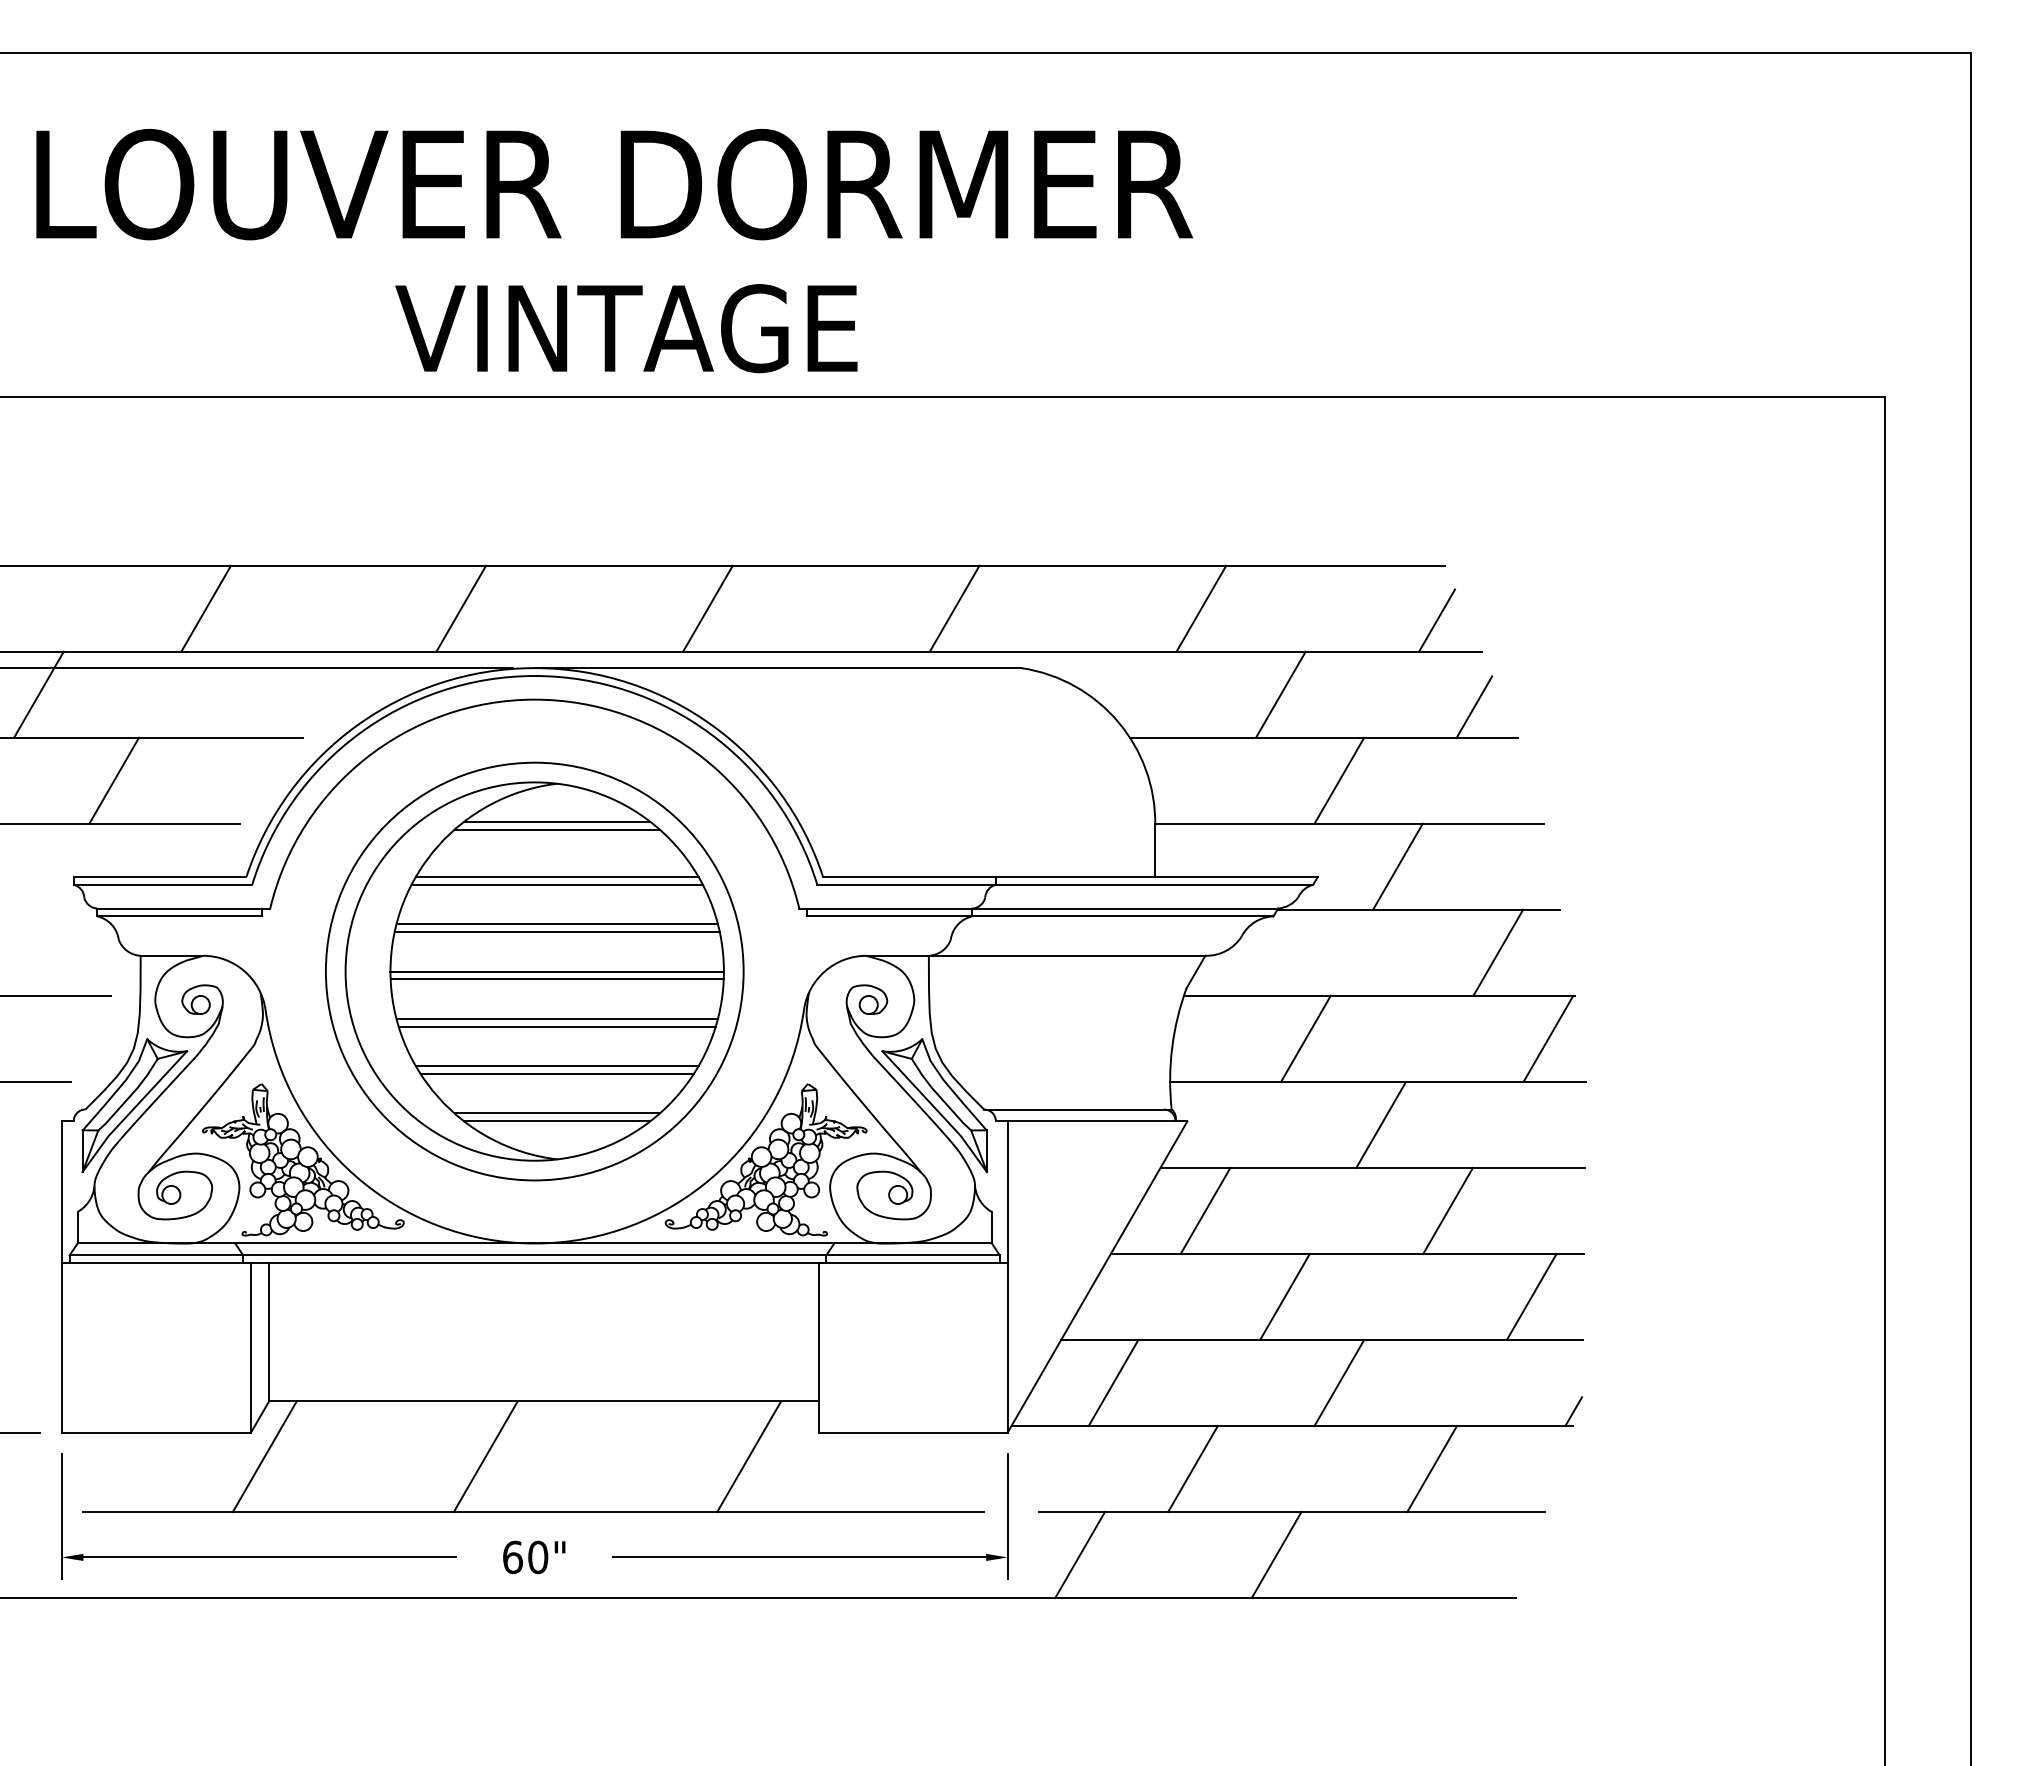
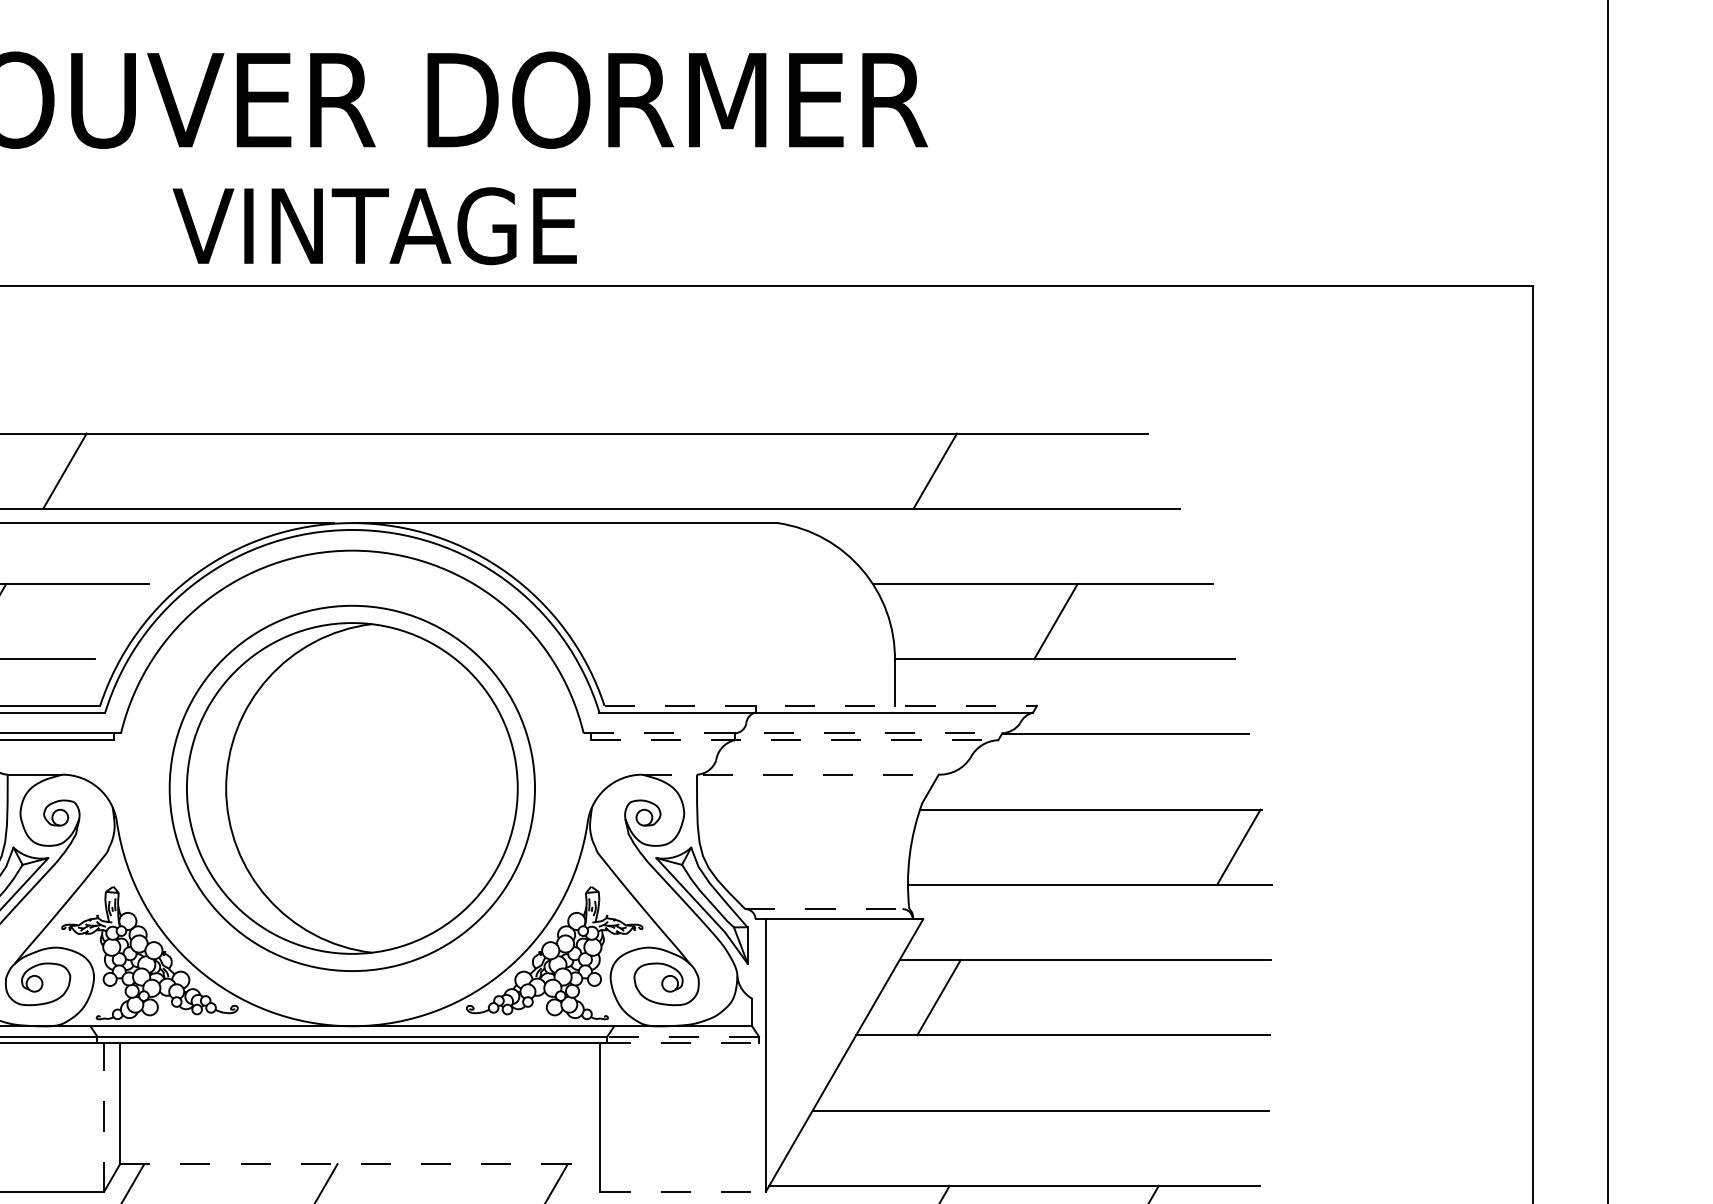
text: (626, 328) -> (374, 226), moved
line: (461, 608) -> (288, 470), removed
line: (707, 608) -> (503, 470), removed
line: (954, 608) -> (719, 470), removed
line: (1436, 620) -> (1140, 481), removed
line: (1280, 694) -> (1004, 546), removed
line: (1474, 706) -> (1174, 556), removed
line: (557, 821) -> (372, 657), removed
line: (556, 829) -> (371, 664), removed
line: (1397, 866) -> (1106, 696), removed
line: (556, 876) -> (371, 705), removed
line: (1070, 876) -> (820, 705), solid -> dashed
line: (556, 884) -> (371, 712), removed
line: (1039, 908) -> (793, 733), solid -> dashed
line: (1040, 916) -> (794, 740), solid -> dashed
line: (556, 924) -> (371, 747), removed
line: (556, 932) -> (371, 754), removed
line: (1498, 952) -> (1195, 771), removed
line: (1036, 955) -> (791, 774), solid -> dashed
line: (556, 971) -> (371, 788), removed
line: (556, 979) -> (371, 795), removed
line: (556, 1018) -> (371, 829), removed
line: (556, 1026) -> (371, 836), removed
line: (1305, 1038) -> (1026, 846), removed
line: (556, 1066) -> (371, 871), removed
line: (556, 1074) -> (371, 878), removed
line: (1077, 1109) -> (826, 909), solid -> dashed
line: (556, 1113) -> (371, 912), removed
line: (557, 1121) -> (372, 919), removed
line: (1381, 1124) -> (1092, 922), removed
line: (1447, 1210) -> (1150, 997), removed
line: (913, 1255) -> (683, 1036), solid -> dashed
line: (913, 1263) -> (683, 1043), solid -> dashed
line: (1284, 1296) -> (1007, 1072), removed
line: (1531, 1296) -> (1223, 1072), removed
line: (251, 1347) -> (104, 1117), solid -> dashed
line: (1113, 1382) -> (858, 1147), removed
line: (1339, 1382) -> (1056, 1147), removed
line: (543, 1401) -> (359, 1164), solid -> dashed
line: (1573, 1411) -> (1260, 1173), removed
line: (913, 1432) -> (683, 1191), solid -> dashed

